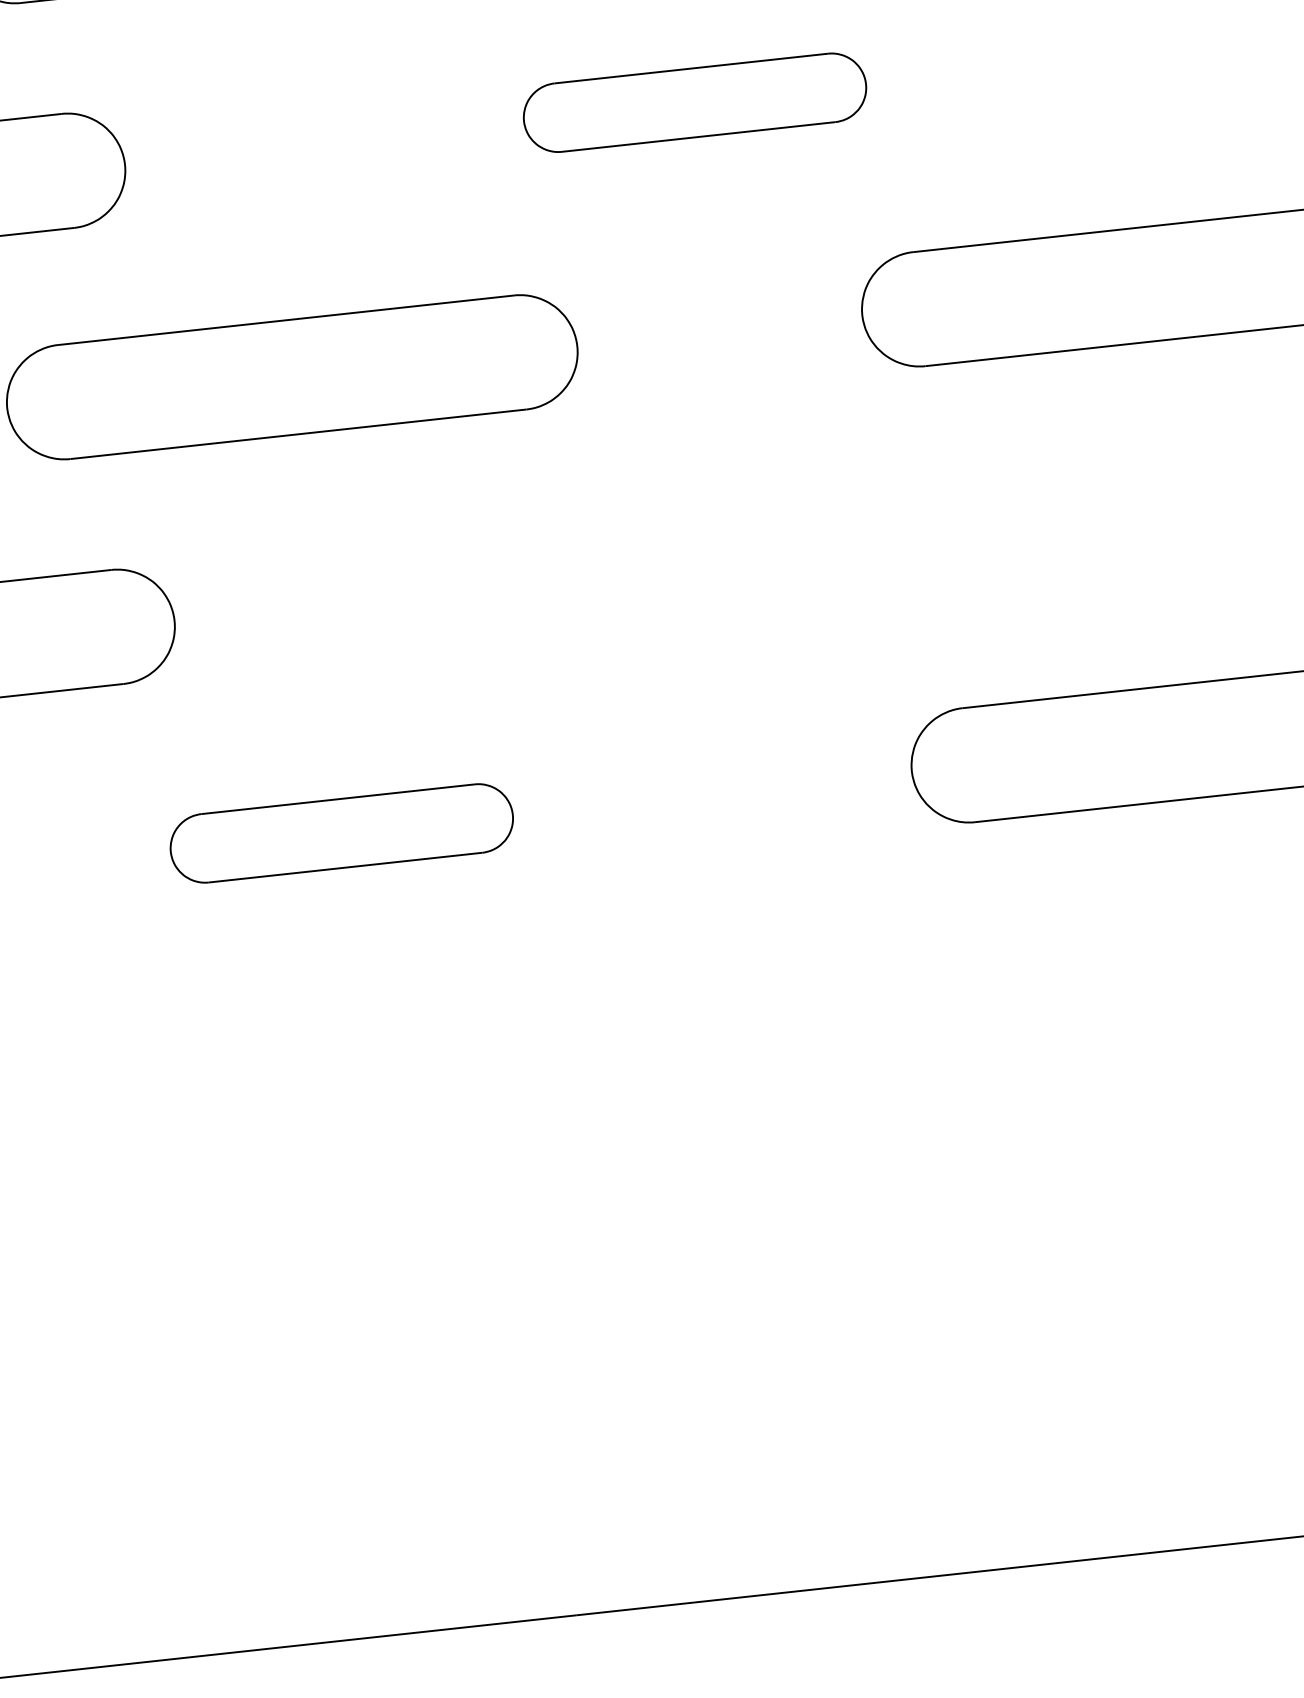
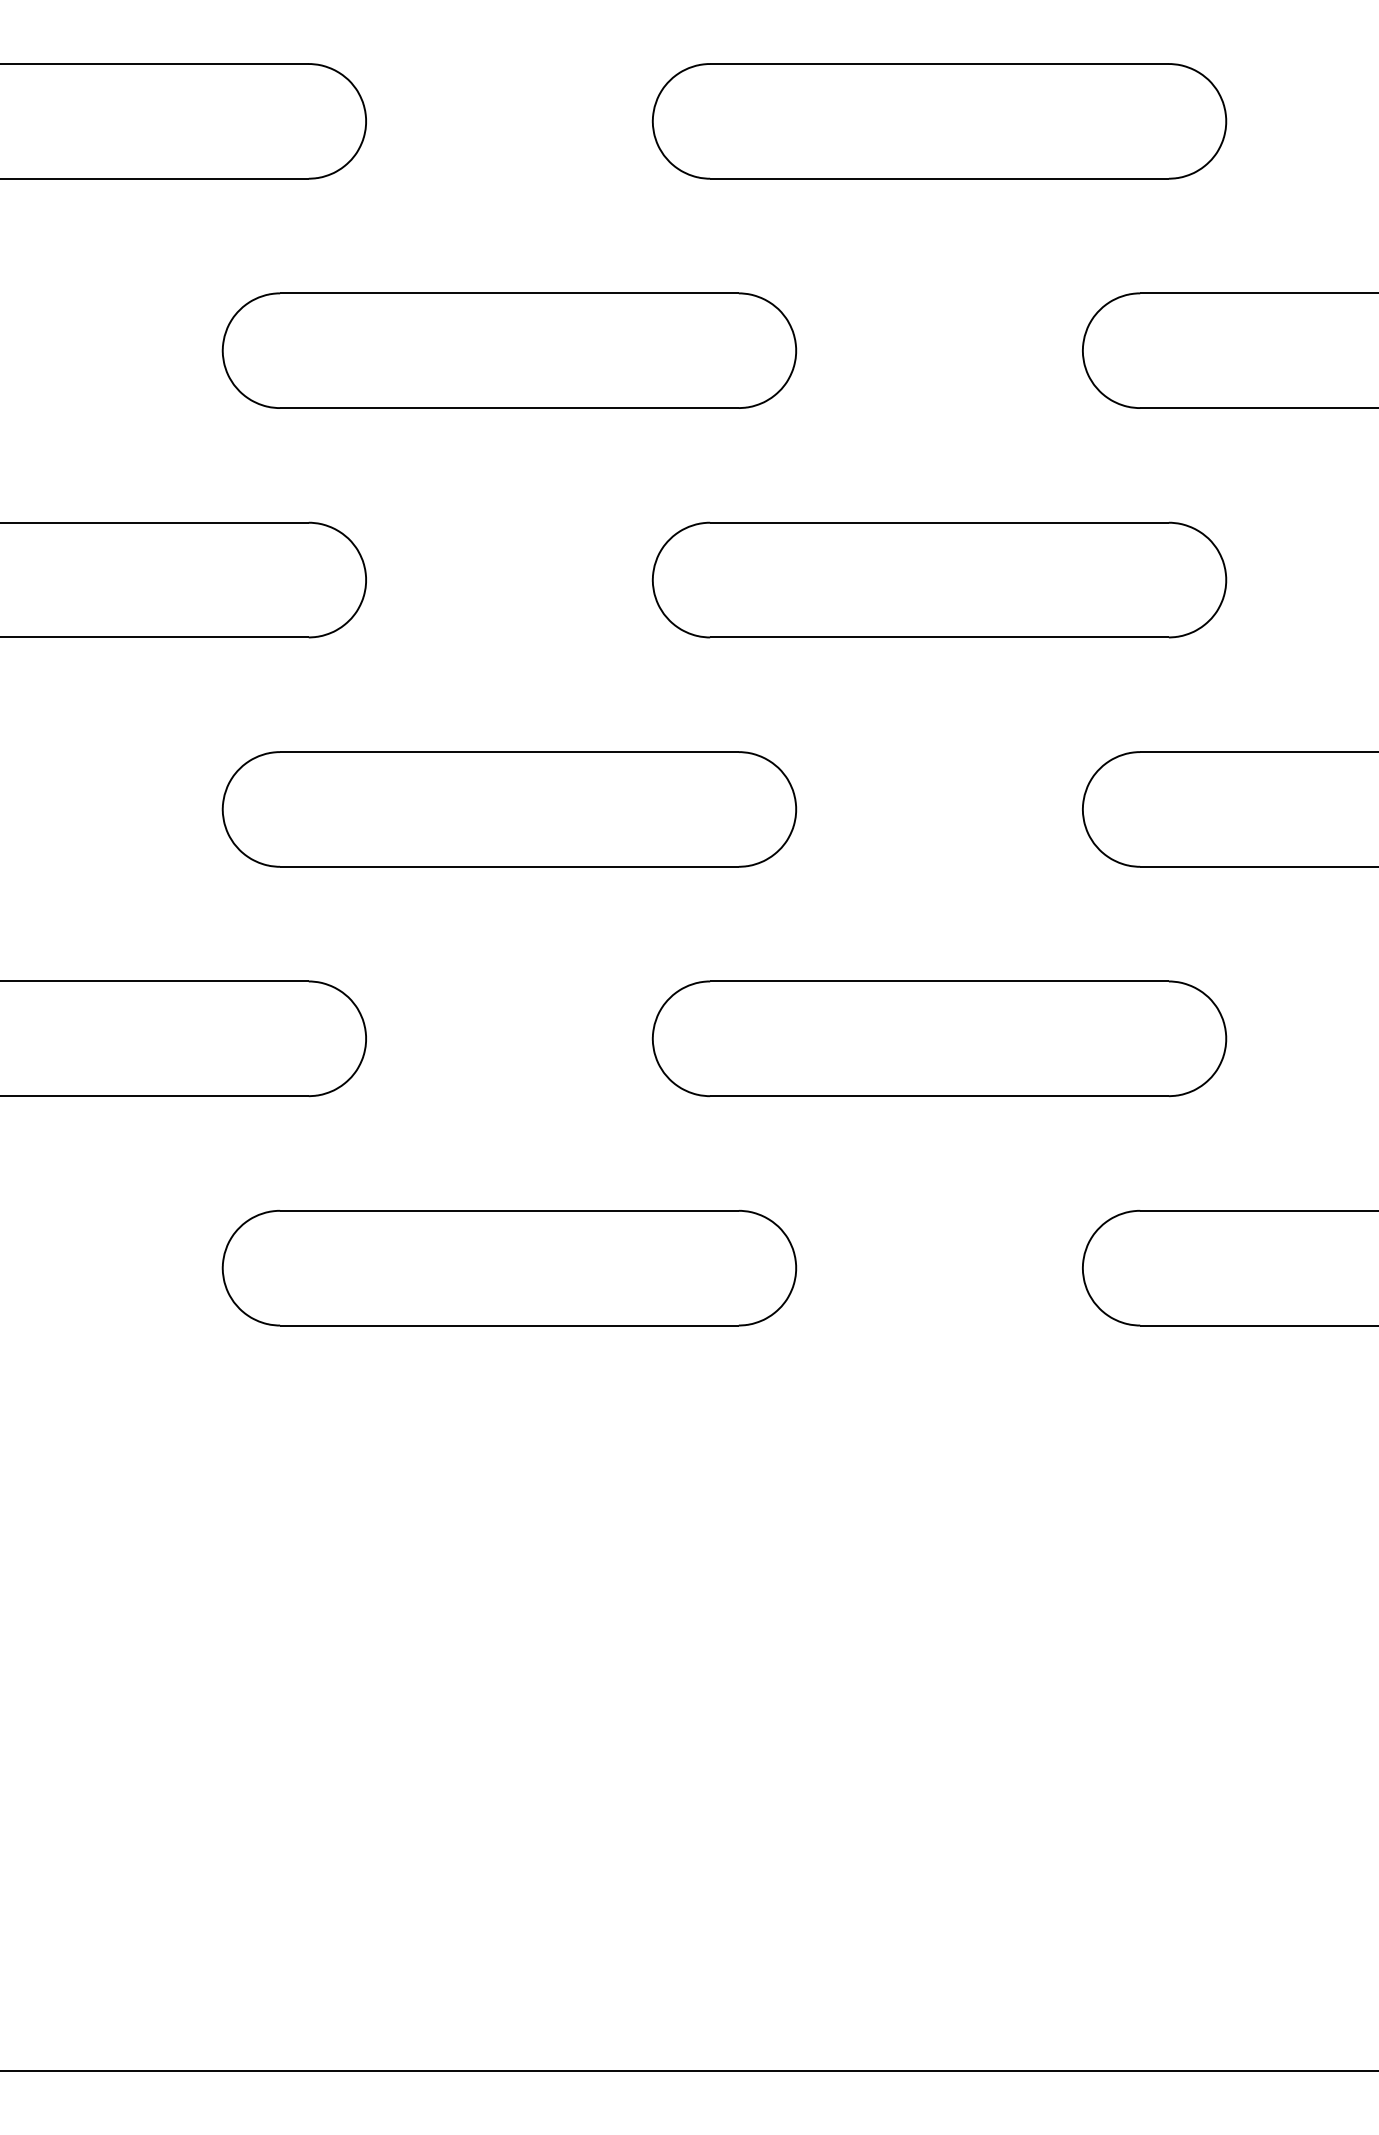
part: (694, 102) -> (939, 579), size x1.67
part: (744, 558) -> (939, 1038), added
part: (341, 833) -> (509, 1268), size x1.67

